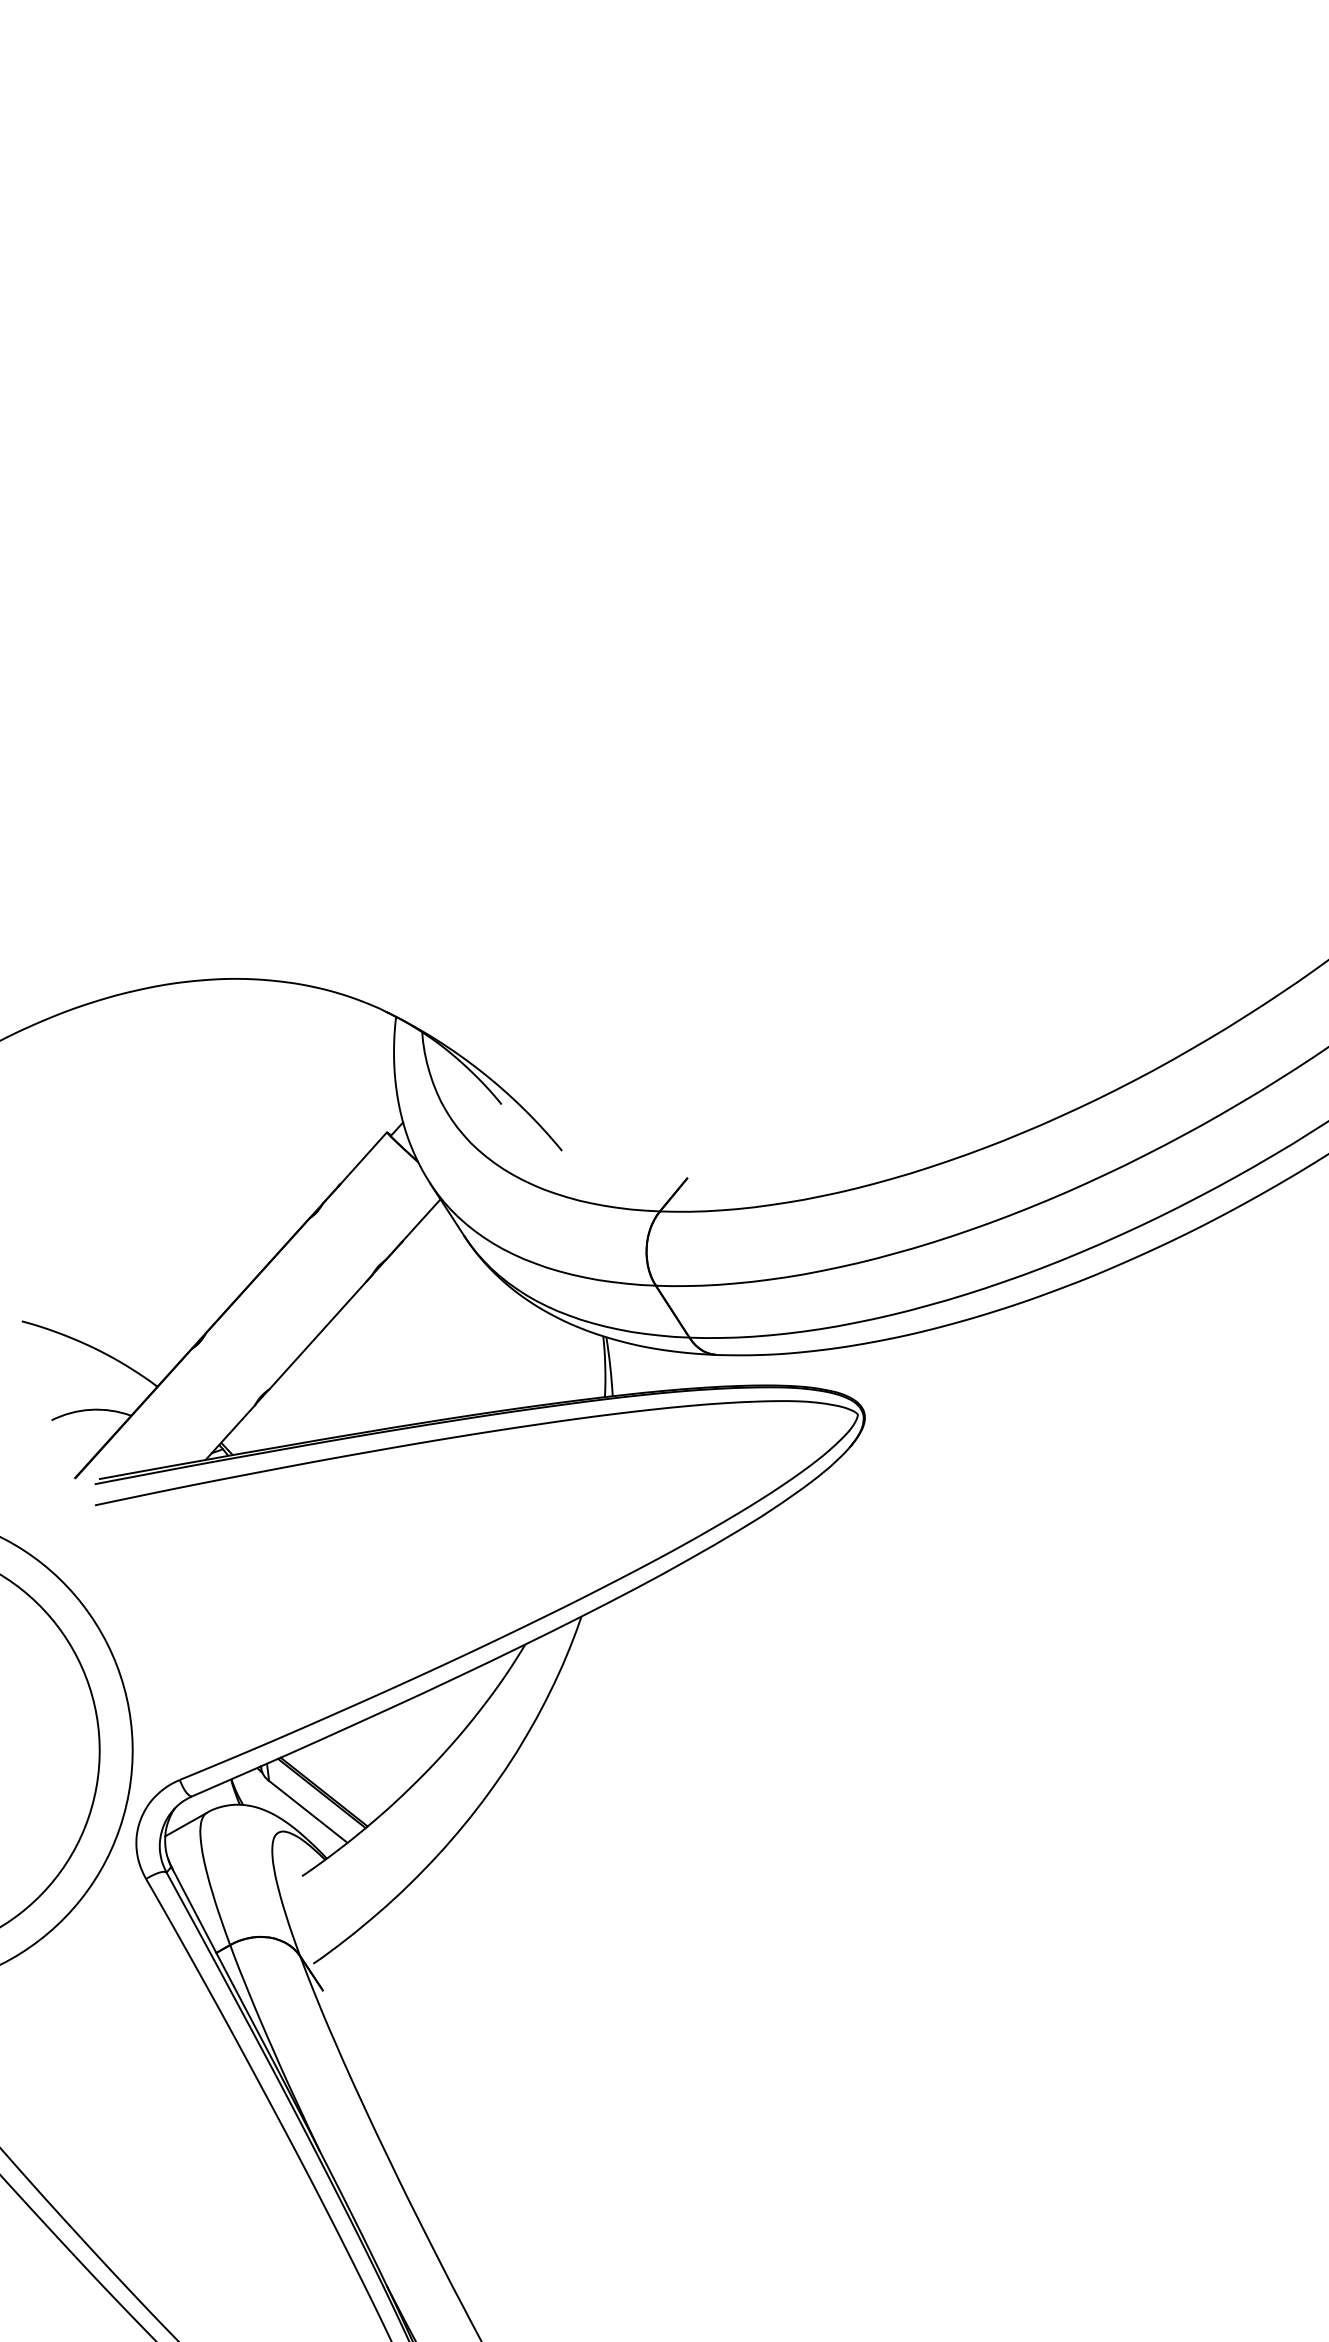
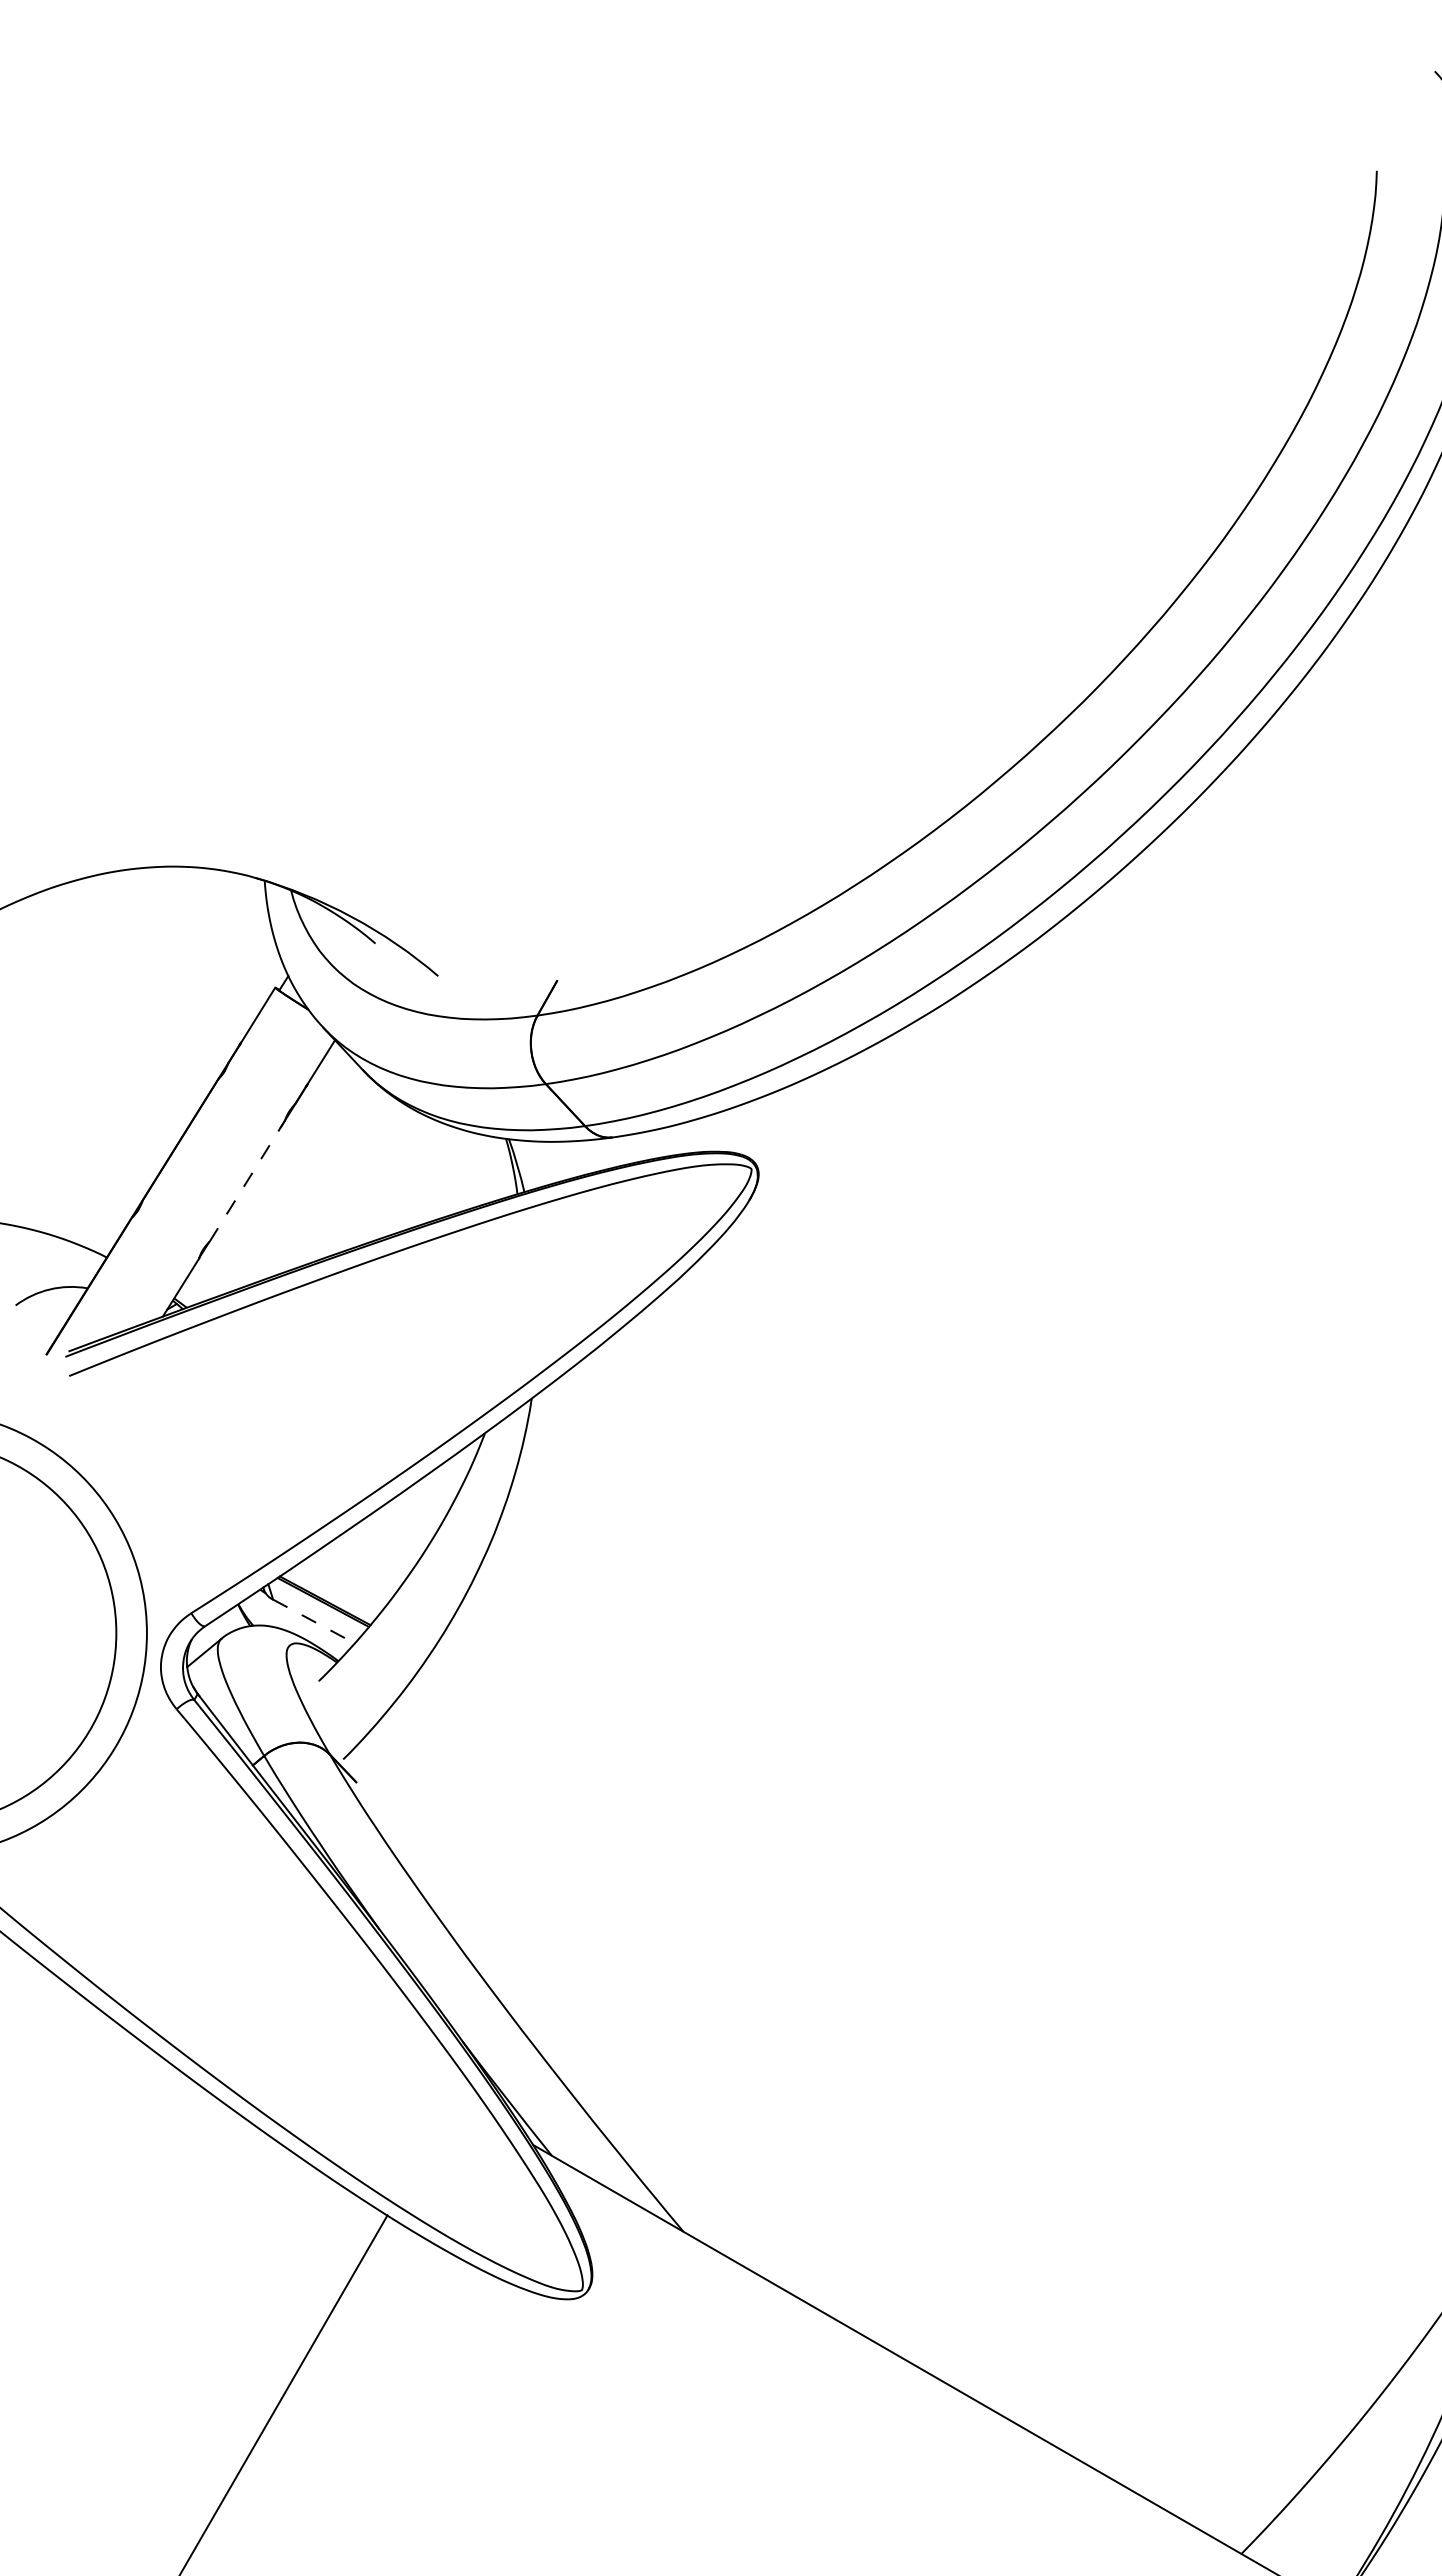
line: (320, 1332) -> (247, 1181), solid -> dashed
line: (308, 1811) -> (314, 1621), solid -> dashed

